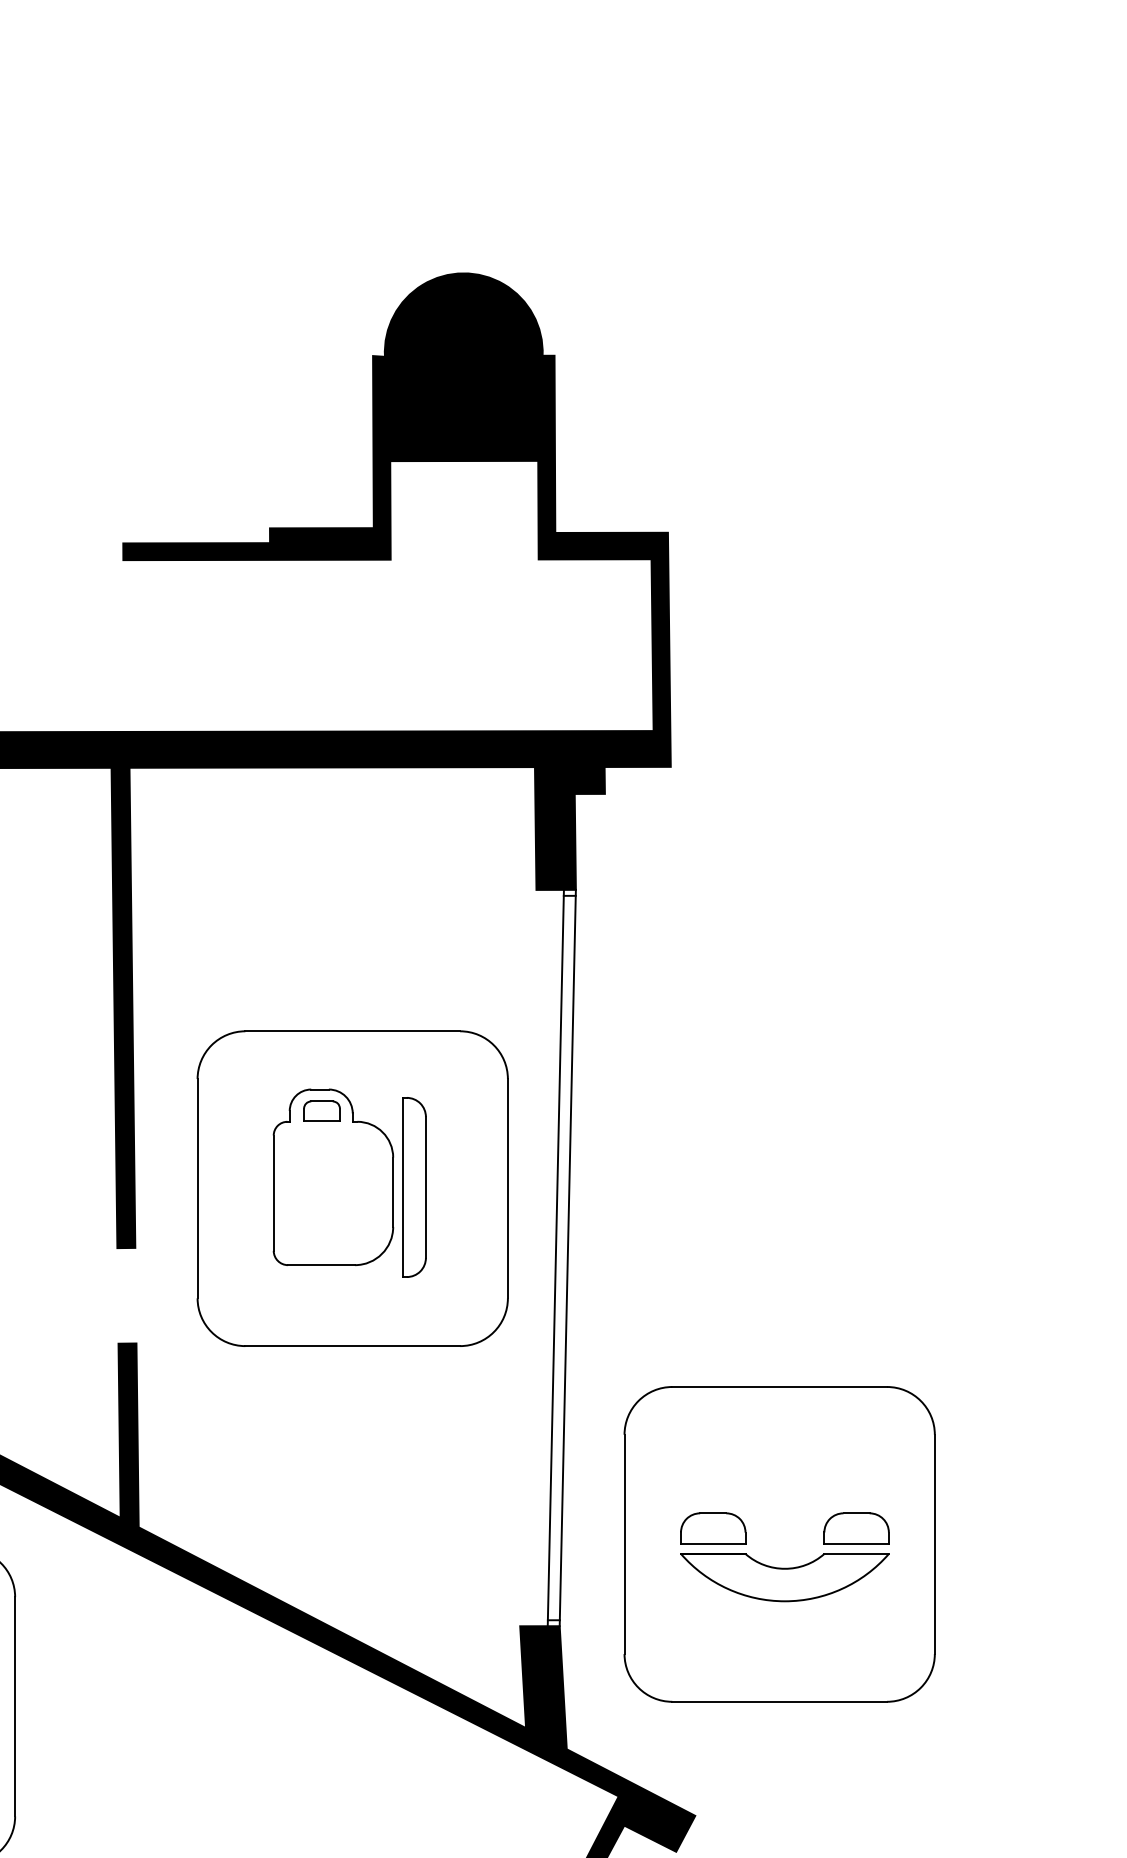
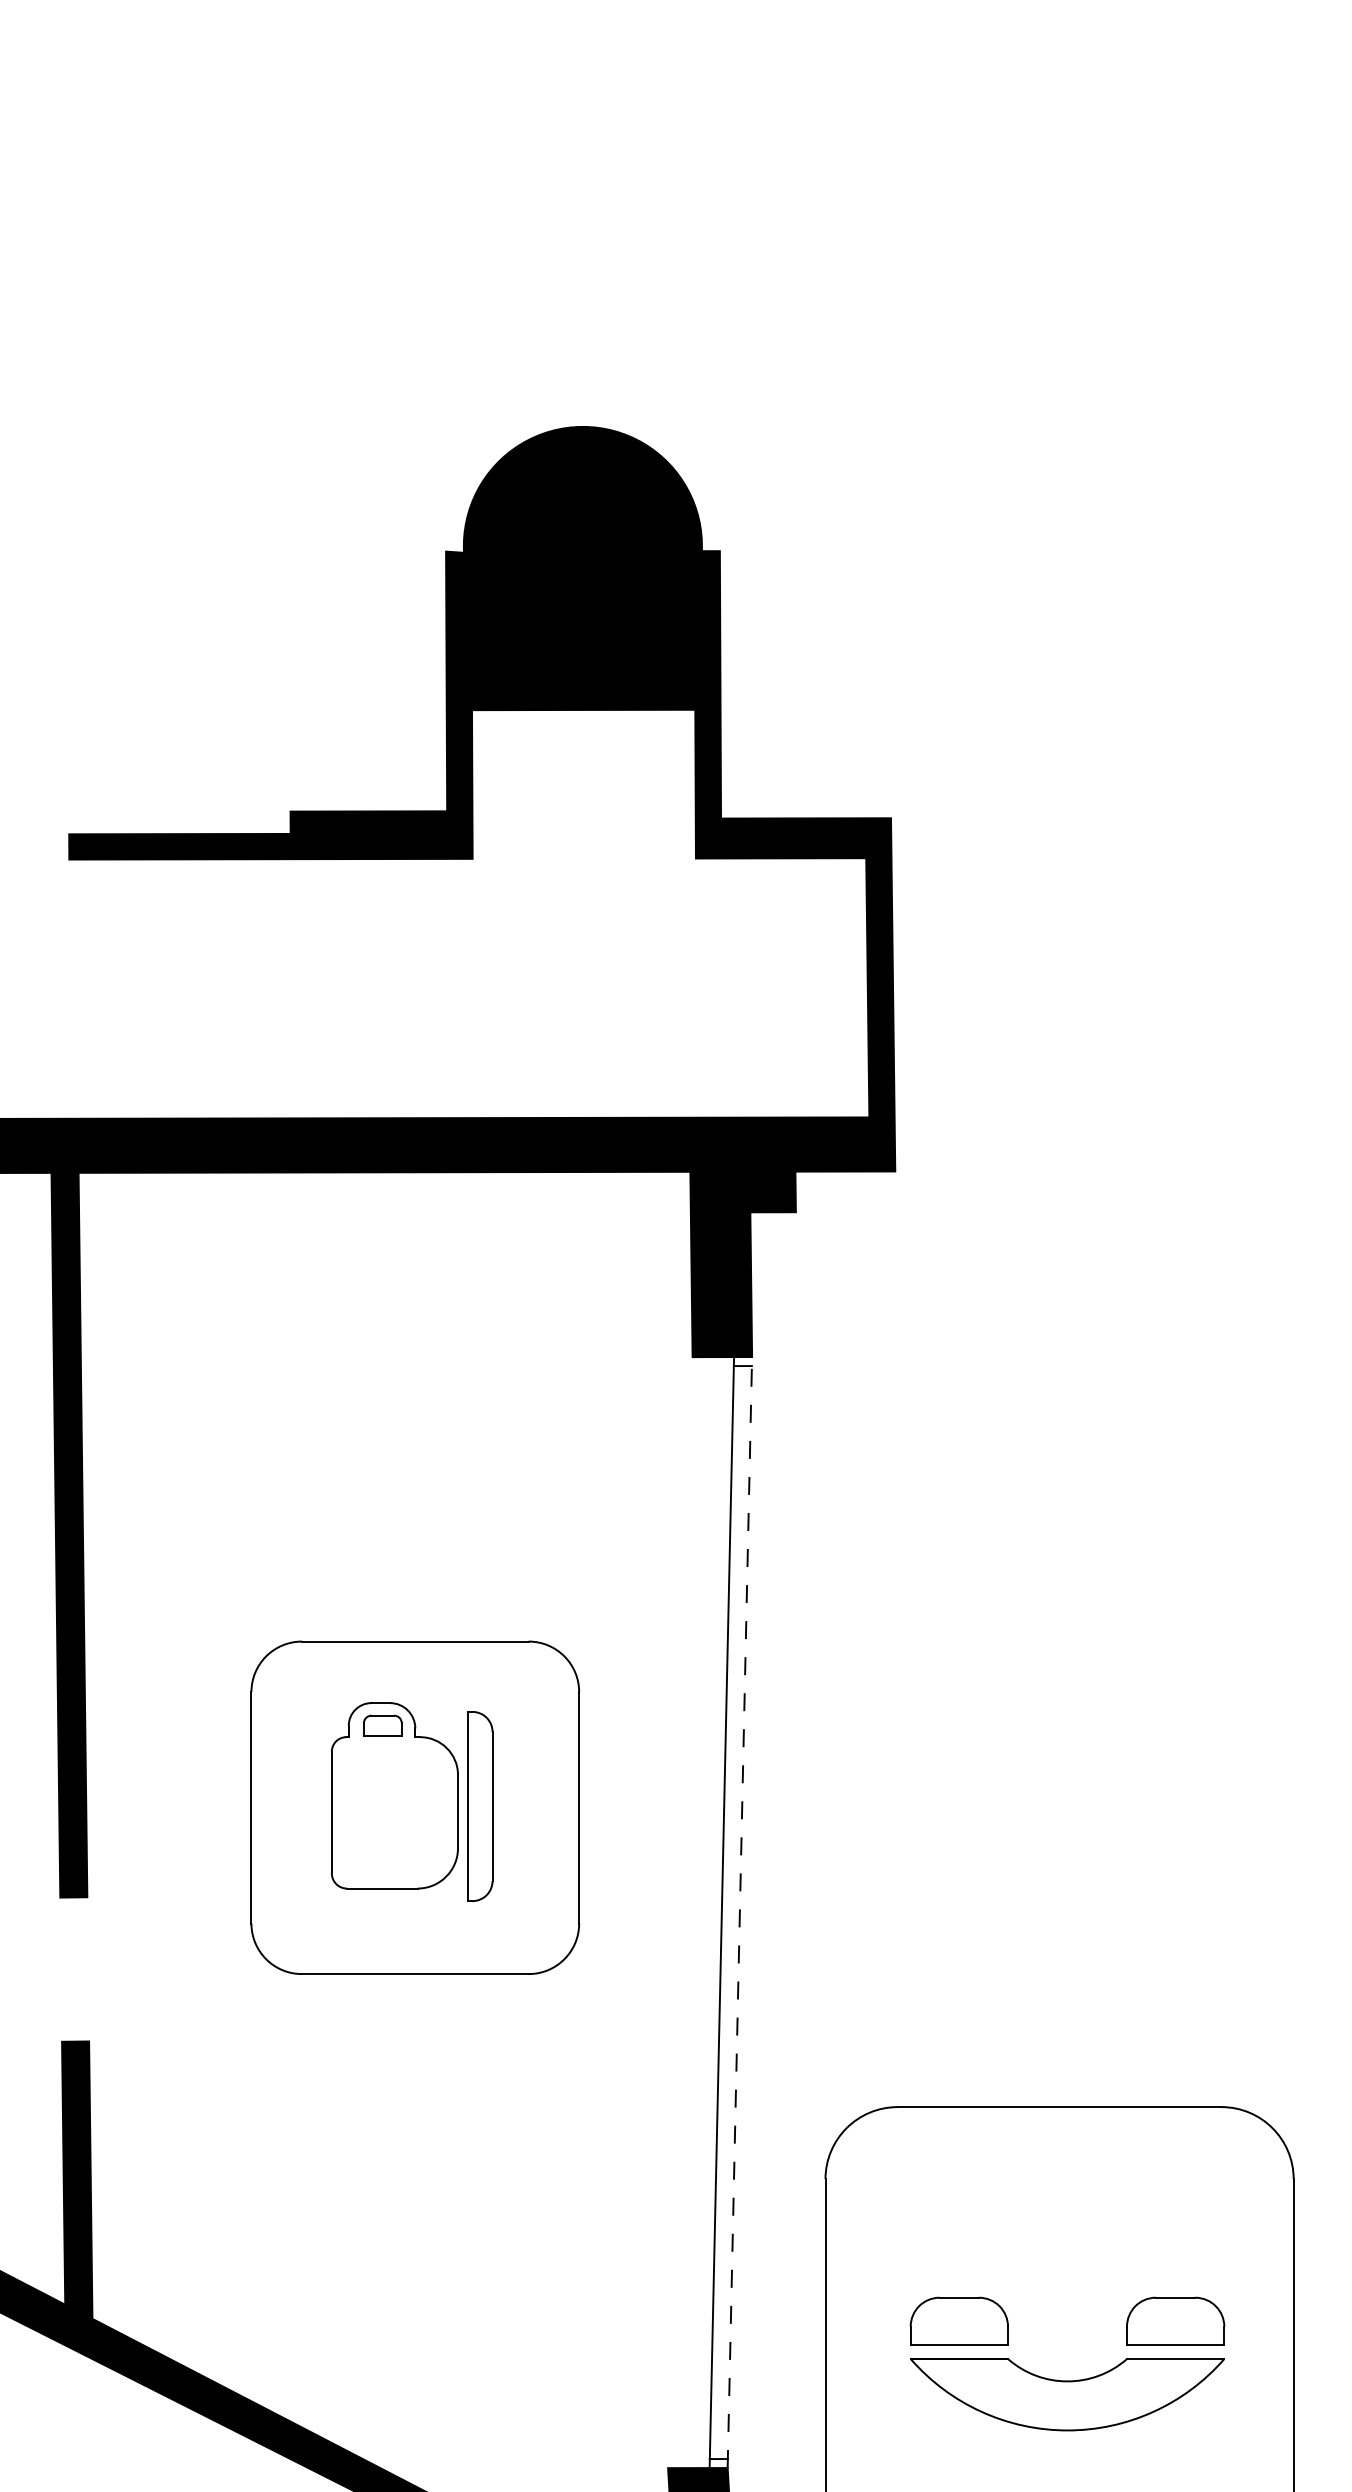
part: (352, 1188) -> (415, 1807), size x0.7
line: (567, 1257) -> (739, 1911), solid -> dashed

